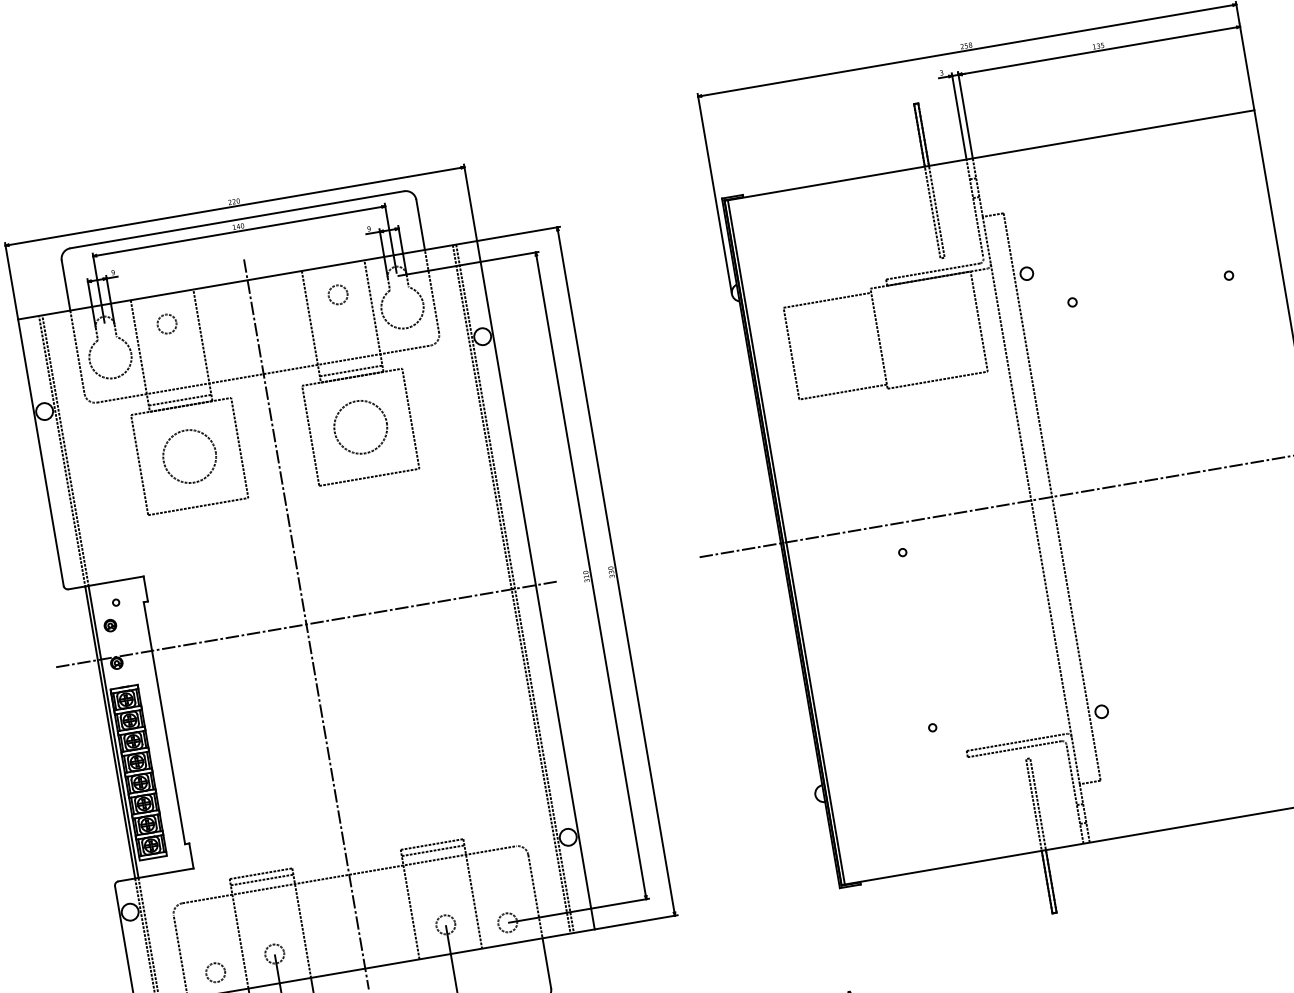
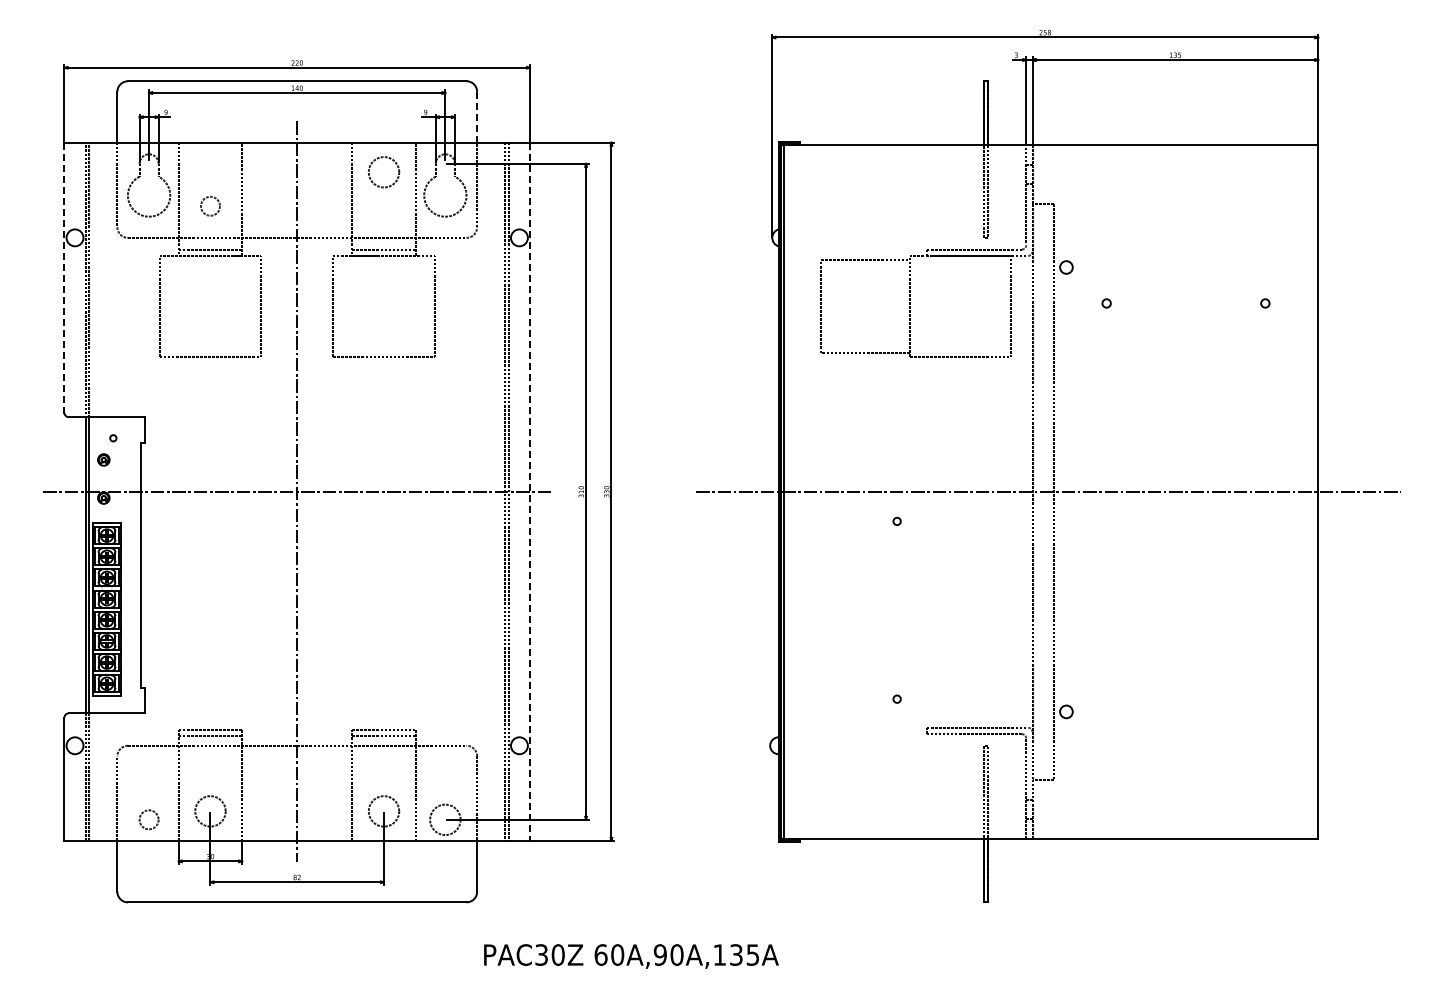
line: (421, 225) -> (477, 117), solid -> dashed
circle: (337, 294) -> (383, 171), size x1.6
circle: (166, 323) -> (210, 205), moved
circle: (360, 427) -> (383, 306), removed
line: (40, 452) -> (64, 277), solid -> dashed
circle: (189, 456) -> (210, 306), removed
line: (536, 585) -> (530, 492), solid -> dashed
circle: (506, 922) -> (444, 819), size x1.6
circle: (445, 924) -> (383, 810), size x1.6
circle: (274, 953) -> (210, 810), size x1.6

